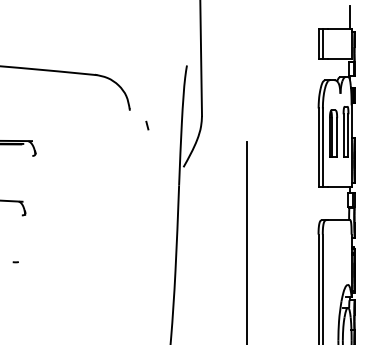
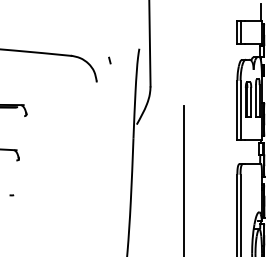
line: (146, 125) -> (109, 60), moved

